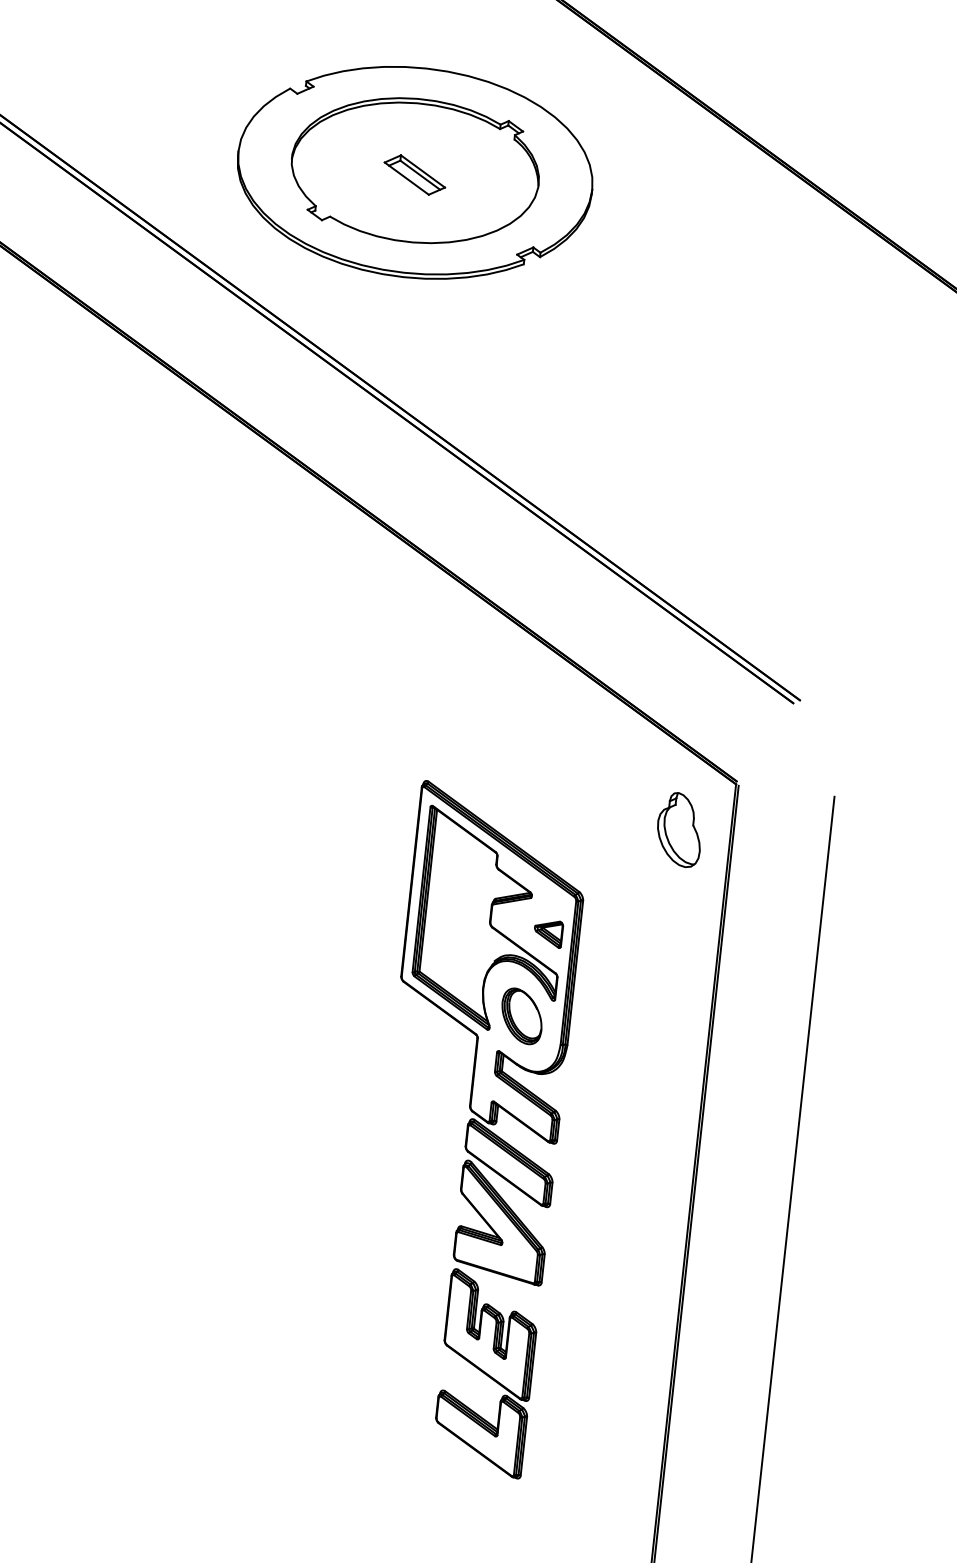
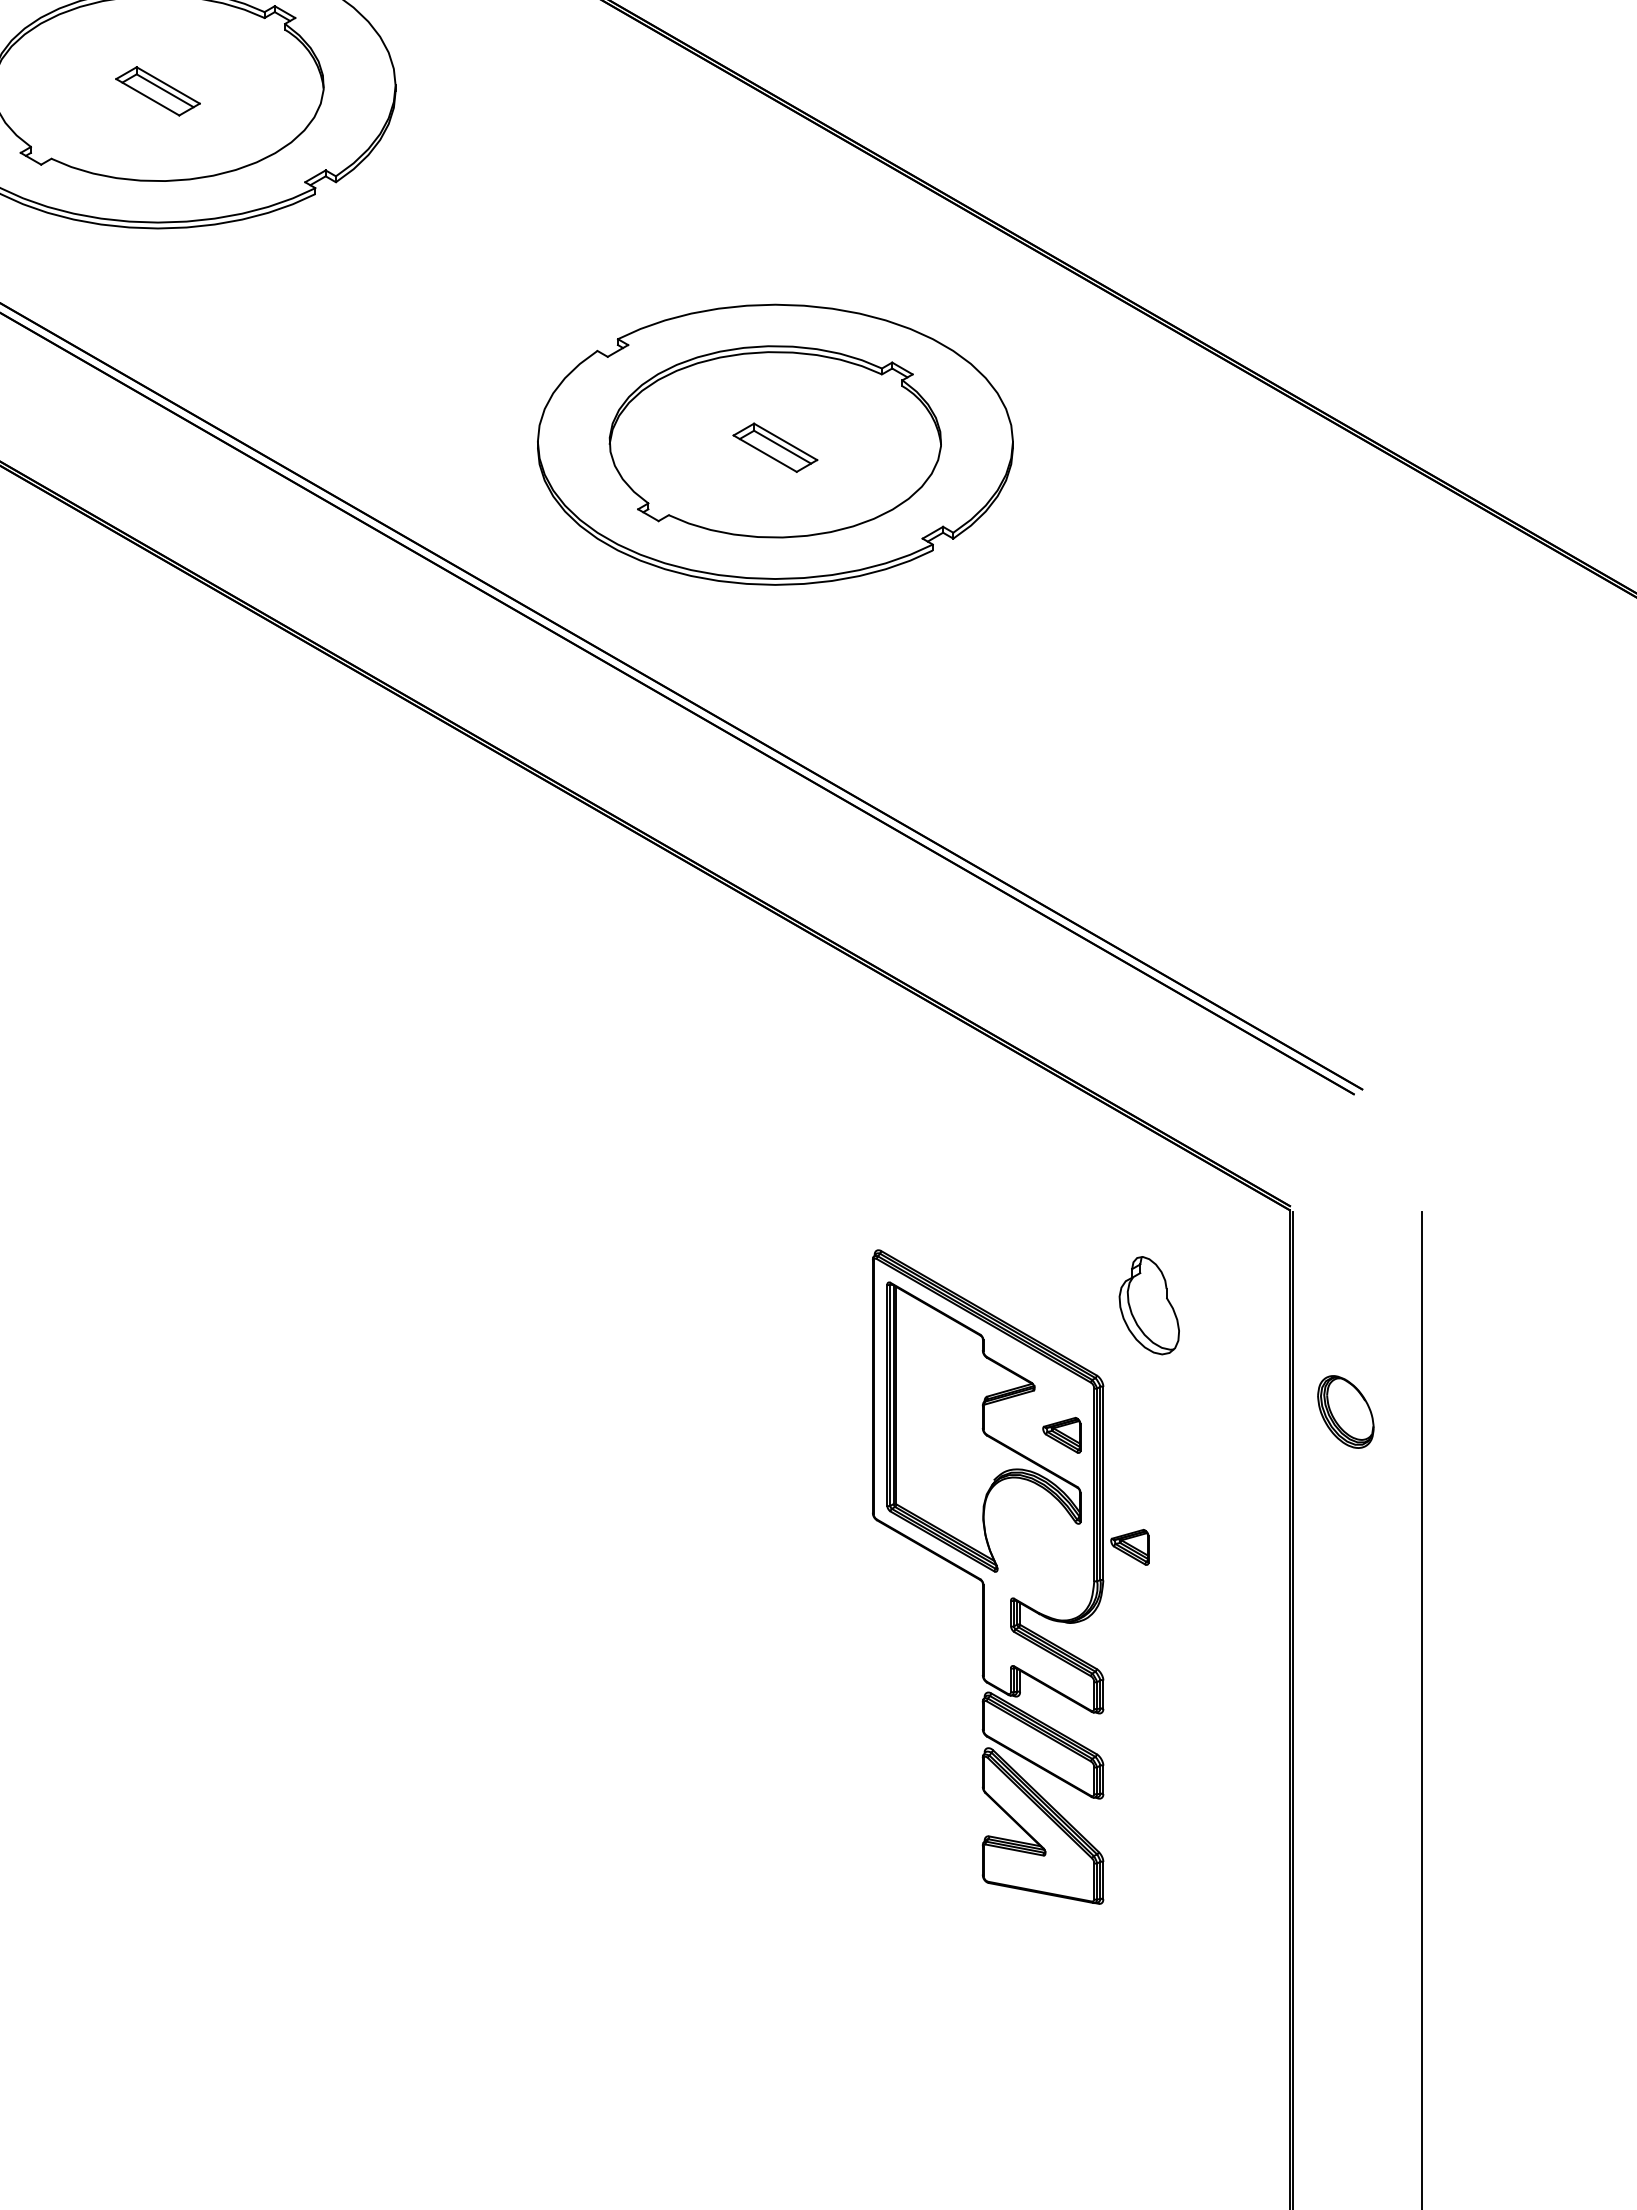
part: (679, 829) -> (1148, 1305), moved
part: (521, 1015) -> (1345, 1411), moved
part: (589, 1022) -> (1129, 1547), added
part: (486, 1373) -> (1043, 2028), removed

